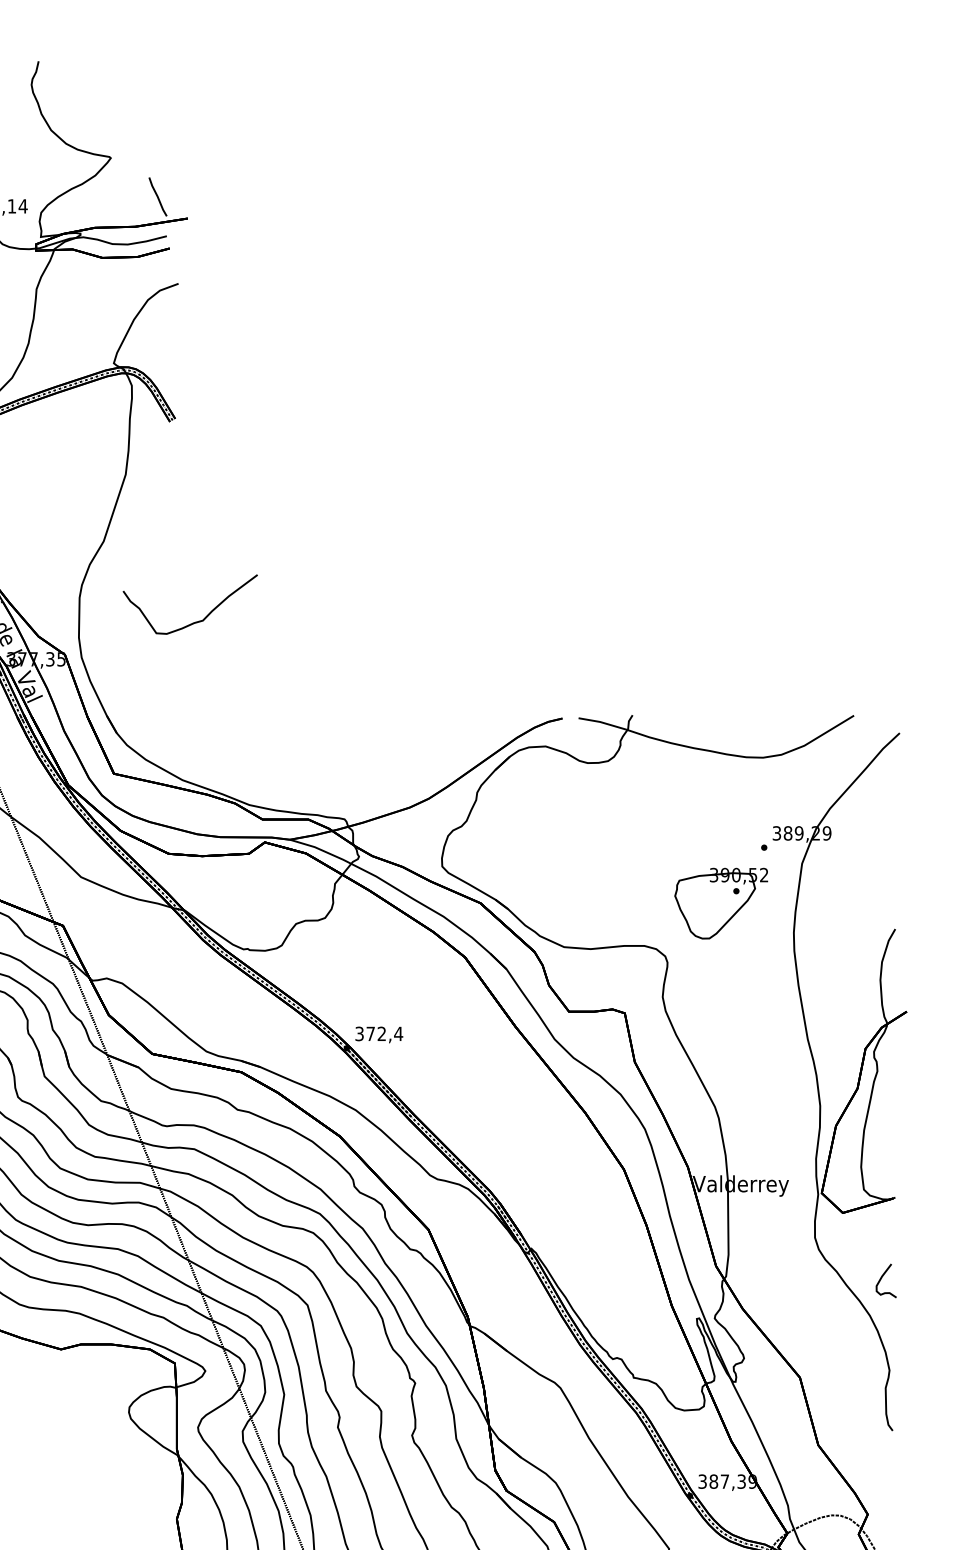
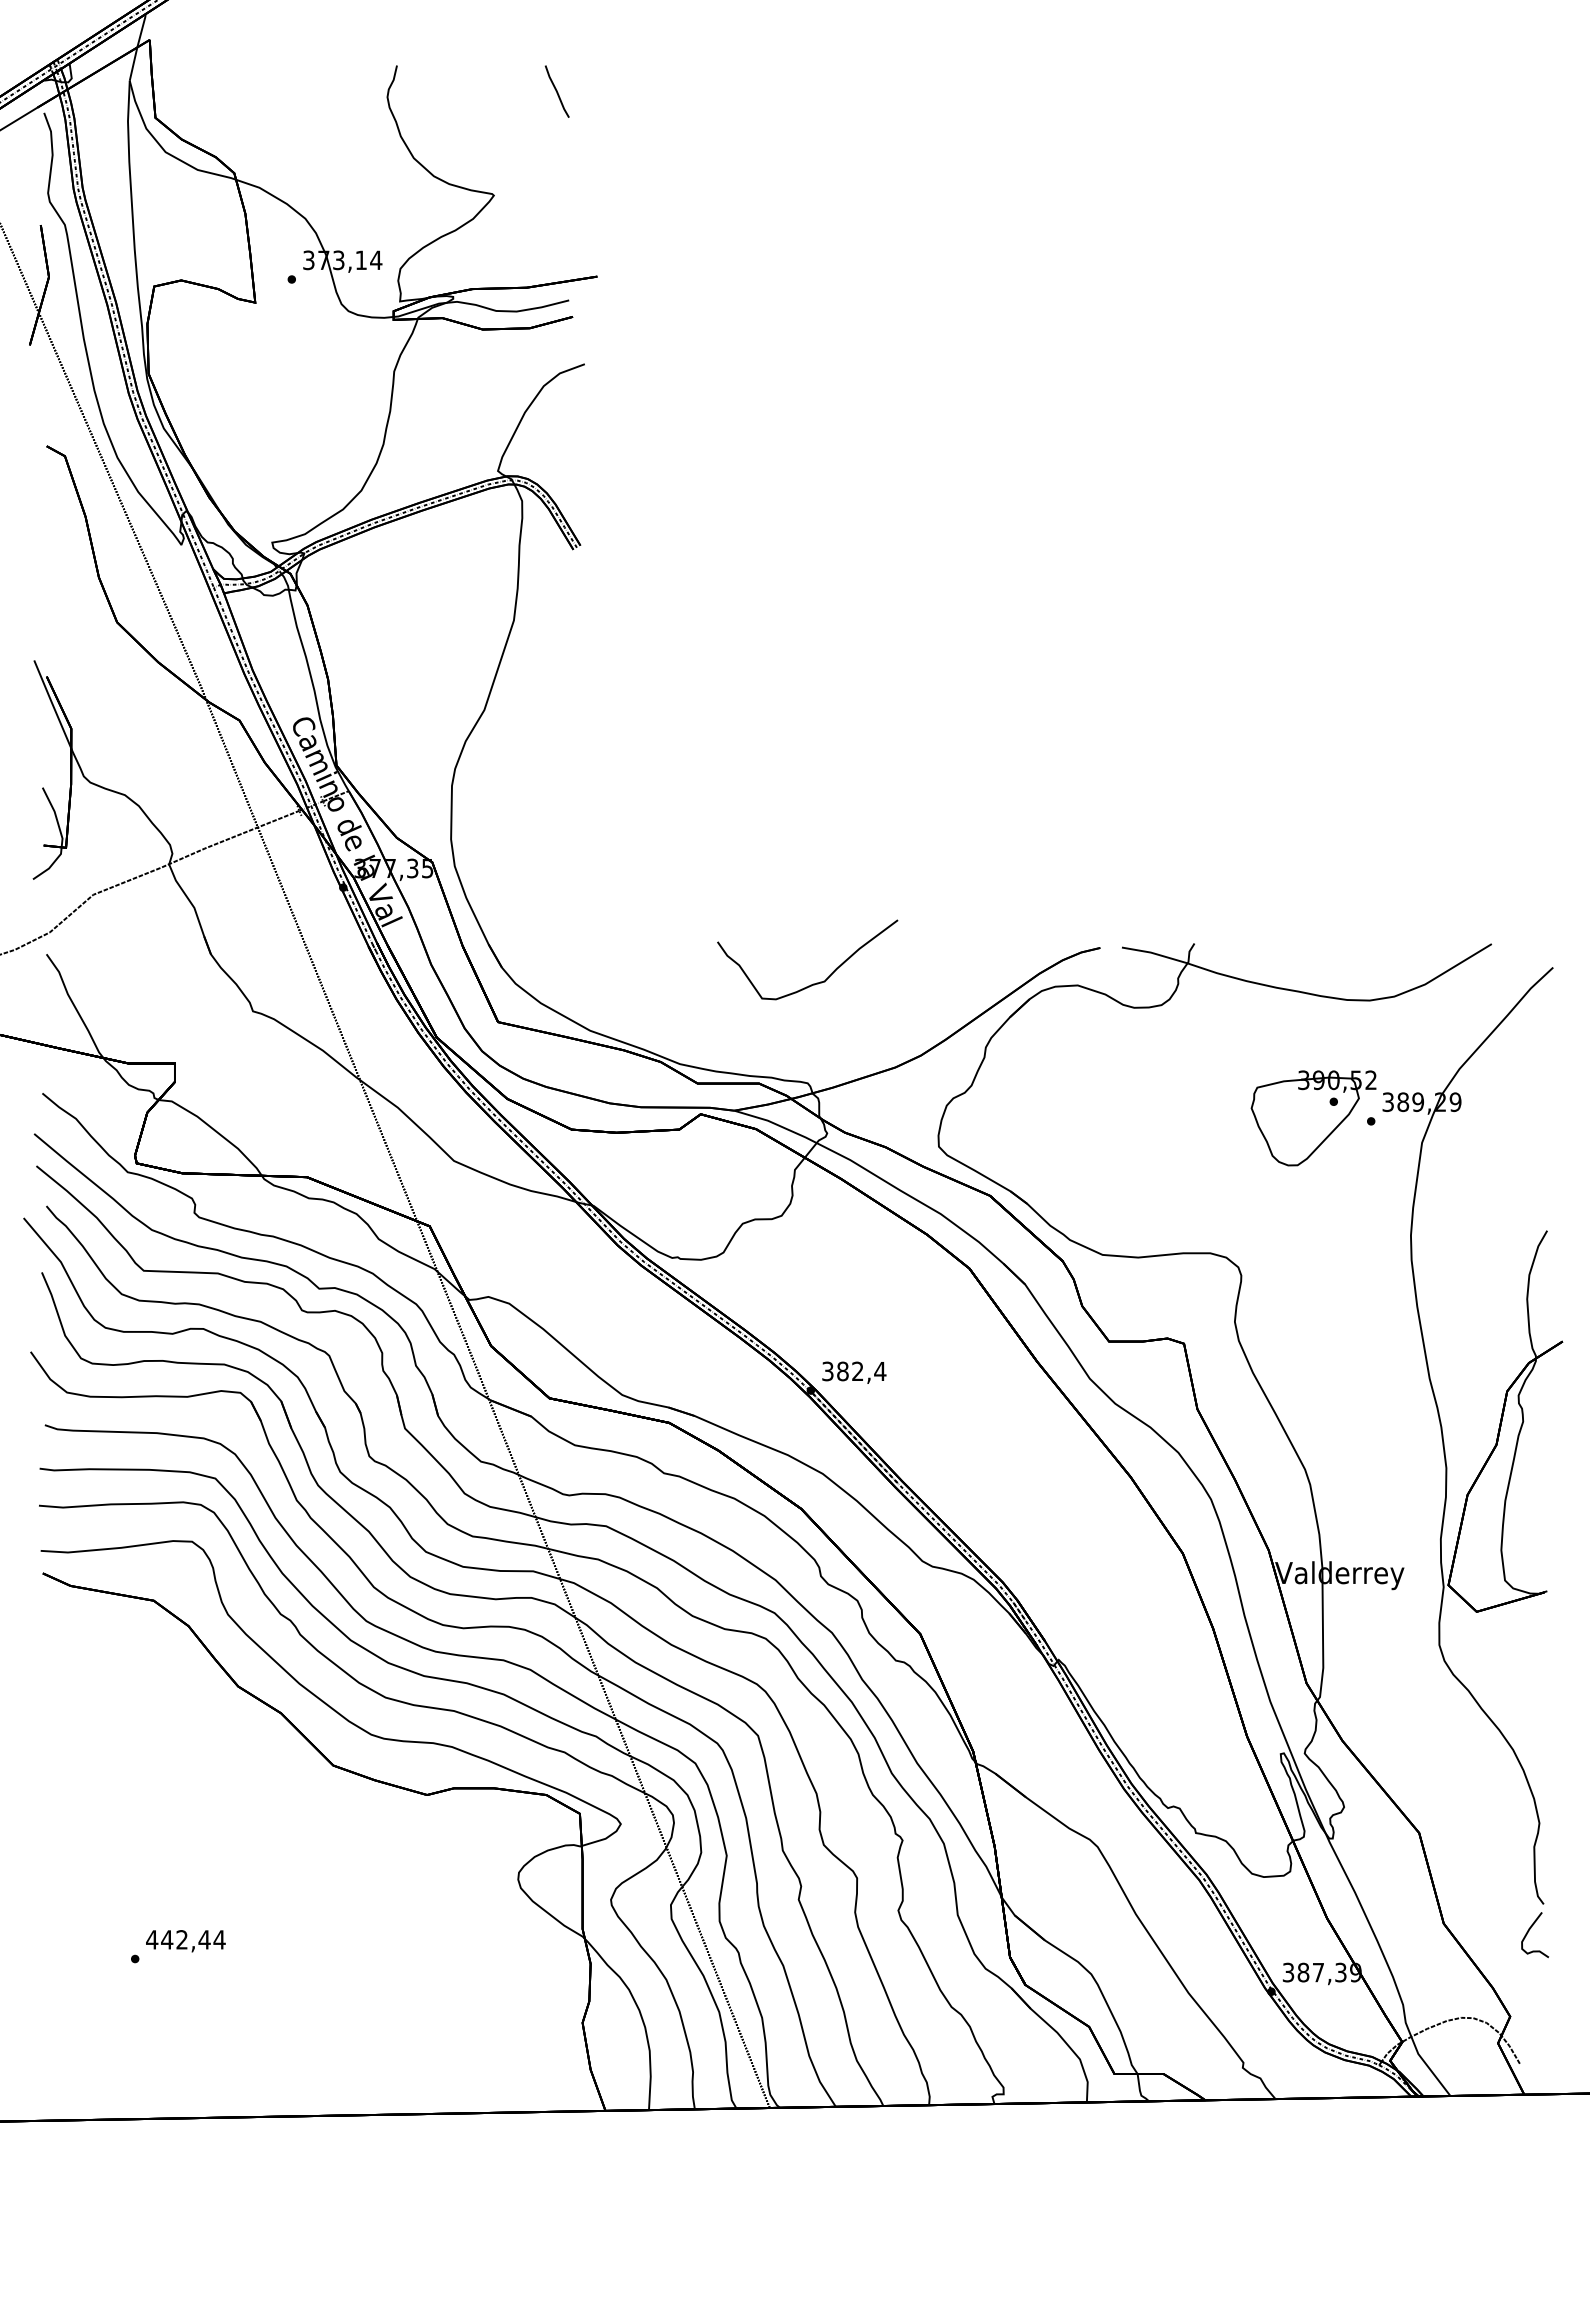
line: (157, 196) -> (556, 91), moved
curve: (196, 621) -> (816, 982), moved
part: (721, 903) -> (1313, 1118), moved
text: (370, 1033) -> (842, 1371), 372,4 -> 382,4
curve: (882, 1278) -> (1529, 1931), moved

